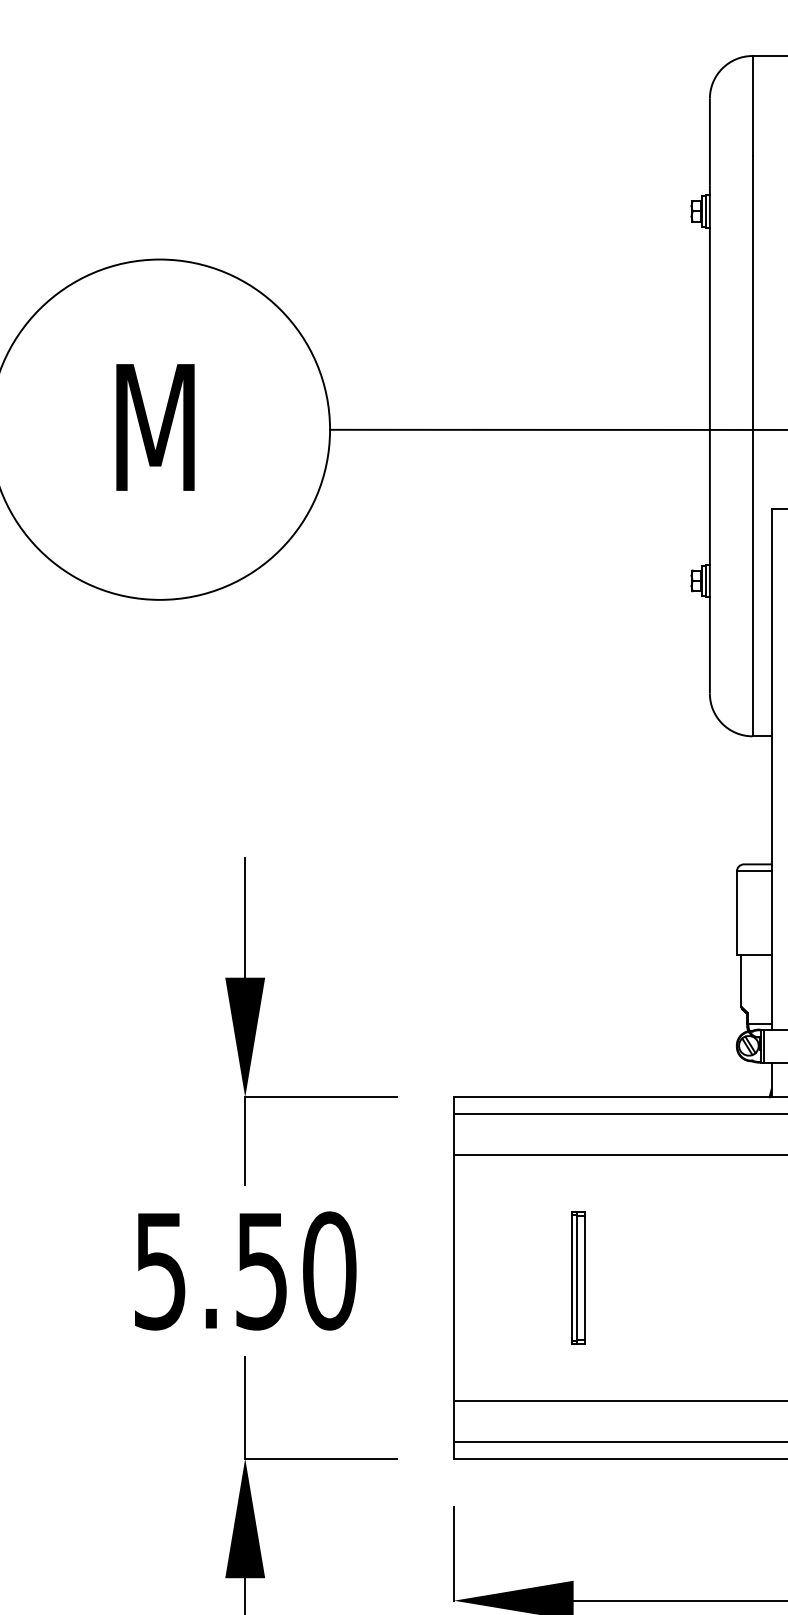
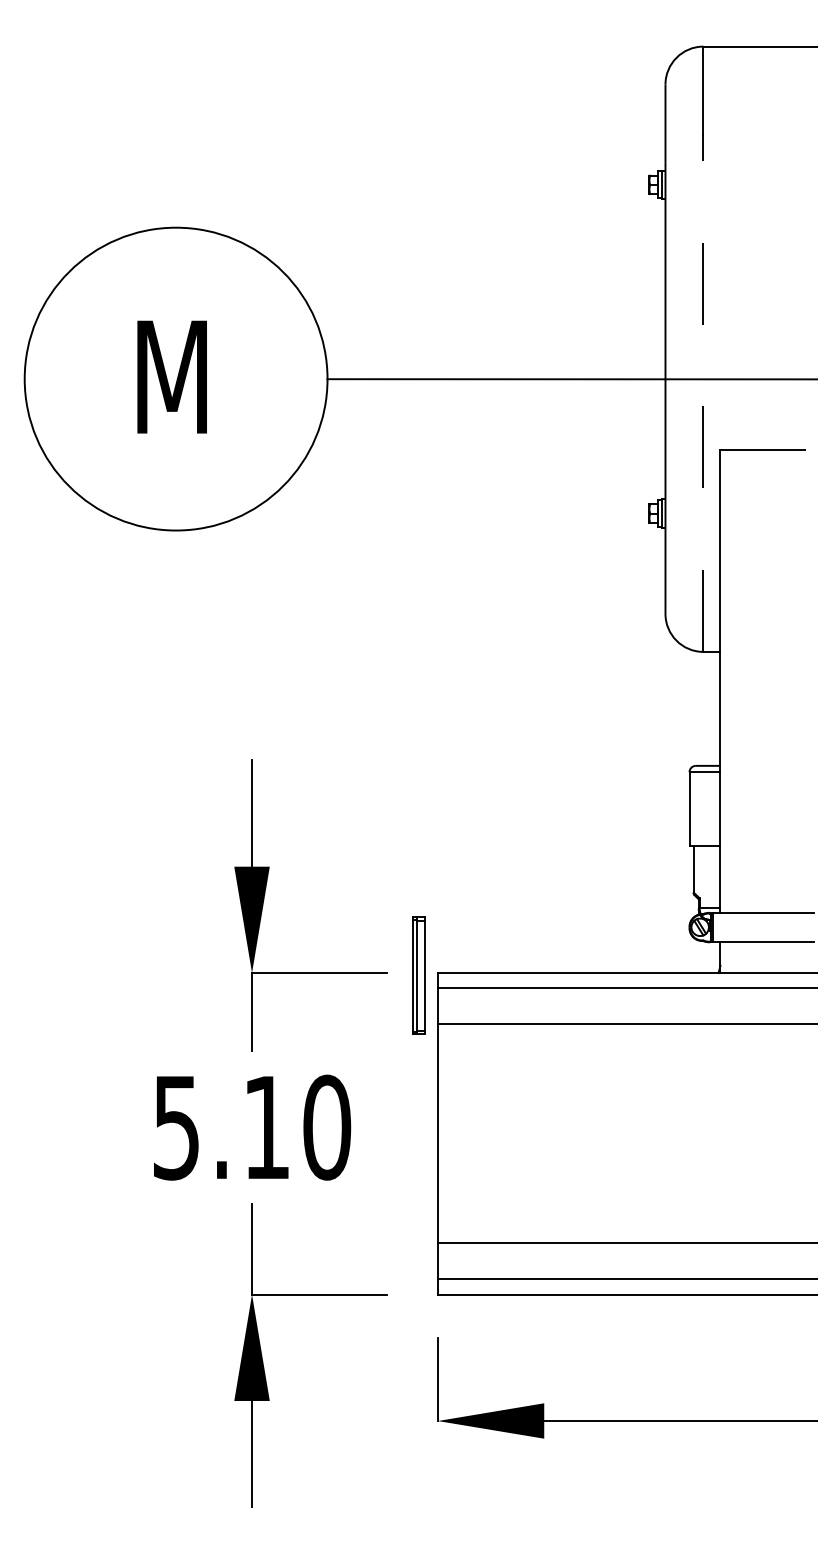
line: (752, 445) -> (703, 393), solid -> dashed
text: (261, 1271) -> (266, 1128), 5.50 -> 5.10
part: (578, 1277) -> (418, 975), moved

